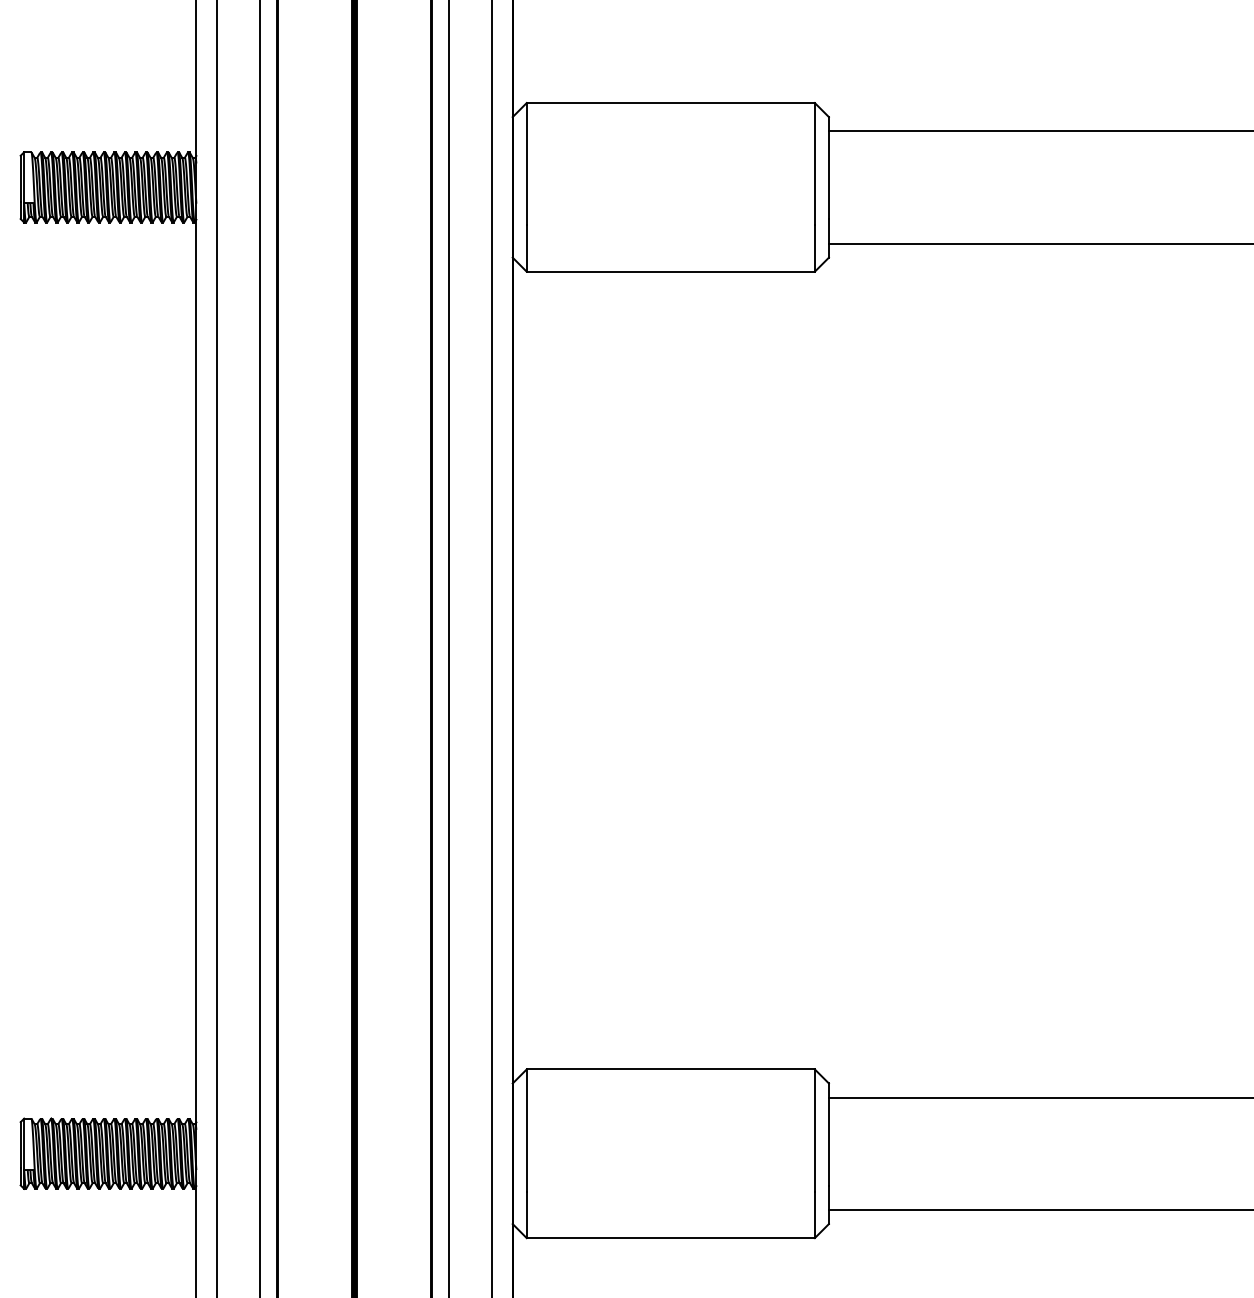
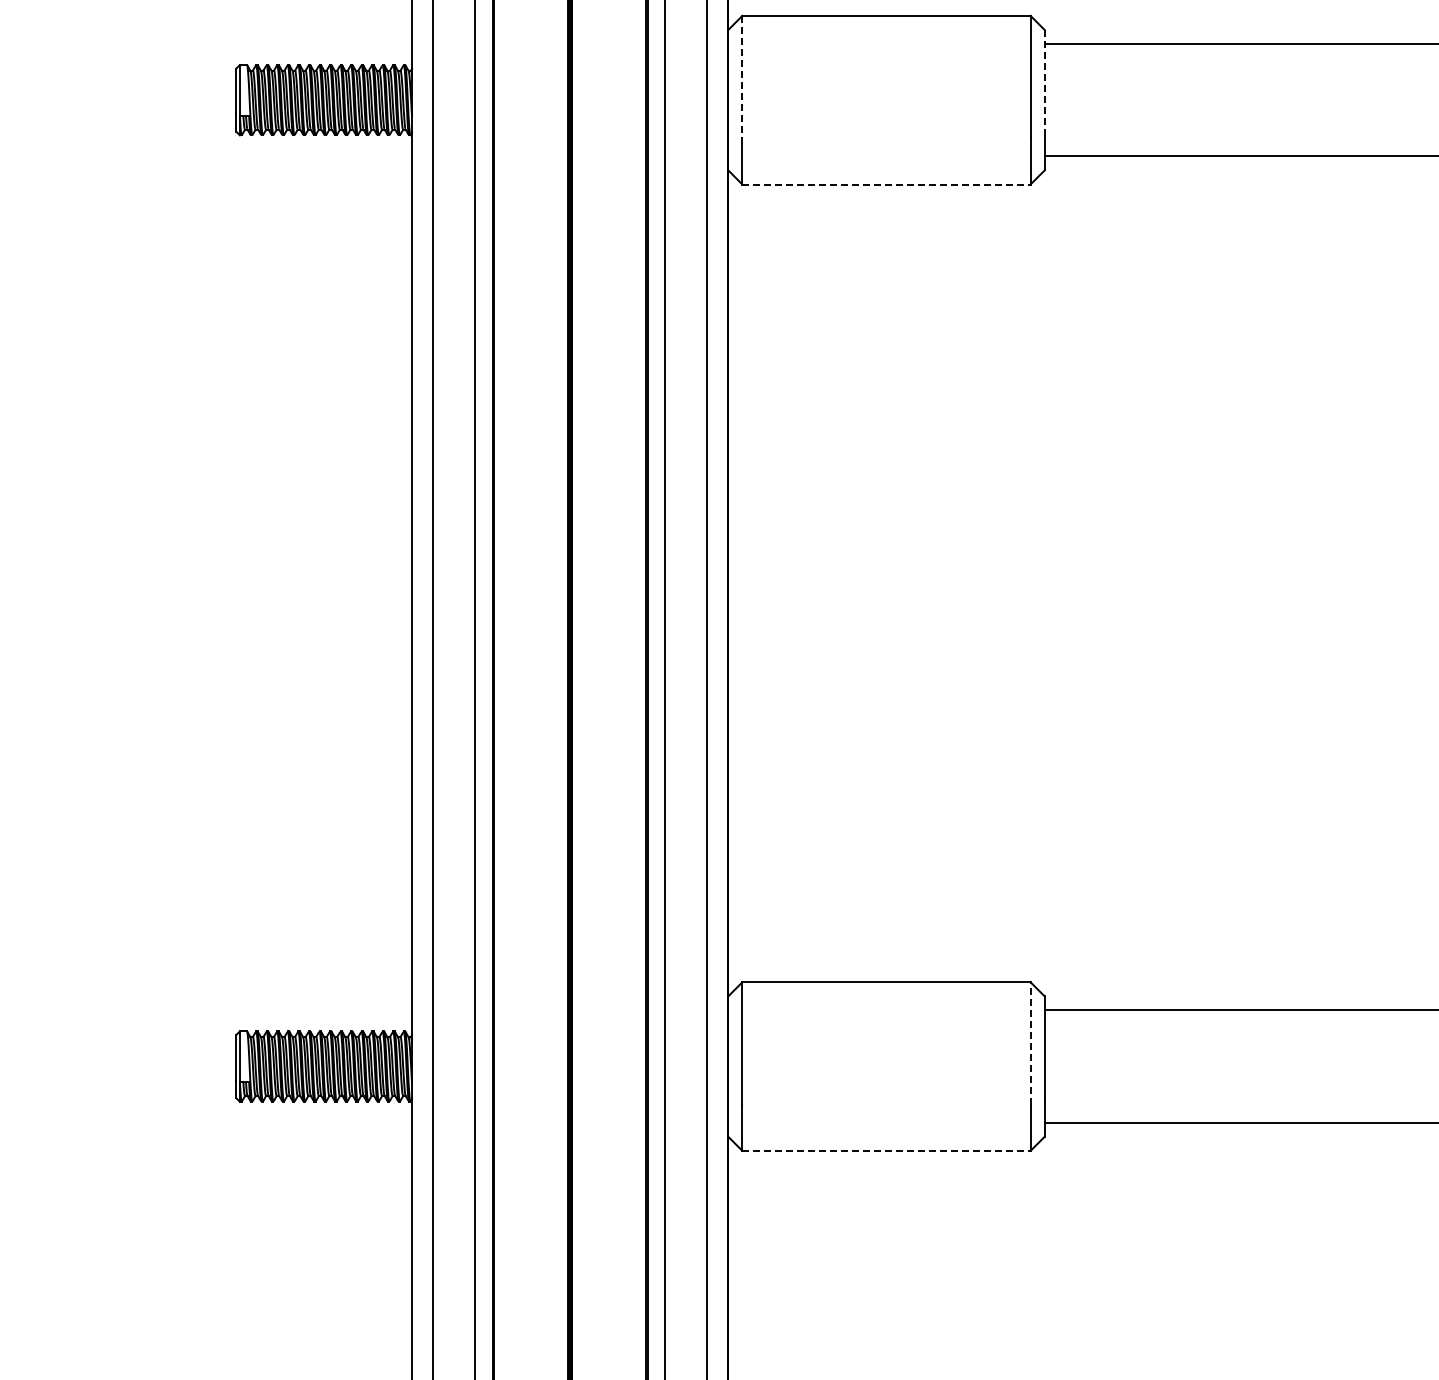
line: (526, 164) -> (742, 77), solid -> dashed
line: (828, 168) -> (1044, 81), solid -> dashed
line: (670, 271) -> (886, 184), solid -> dashed
line: (814, 1129) -> (1030, 1042), solid -> dashed
line: (670, 1237) -> (886, 1150), solid -> dashed

